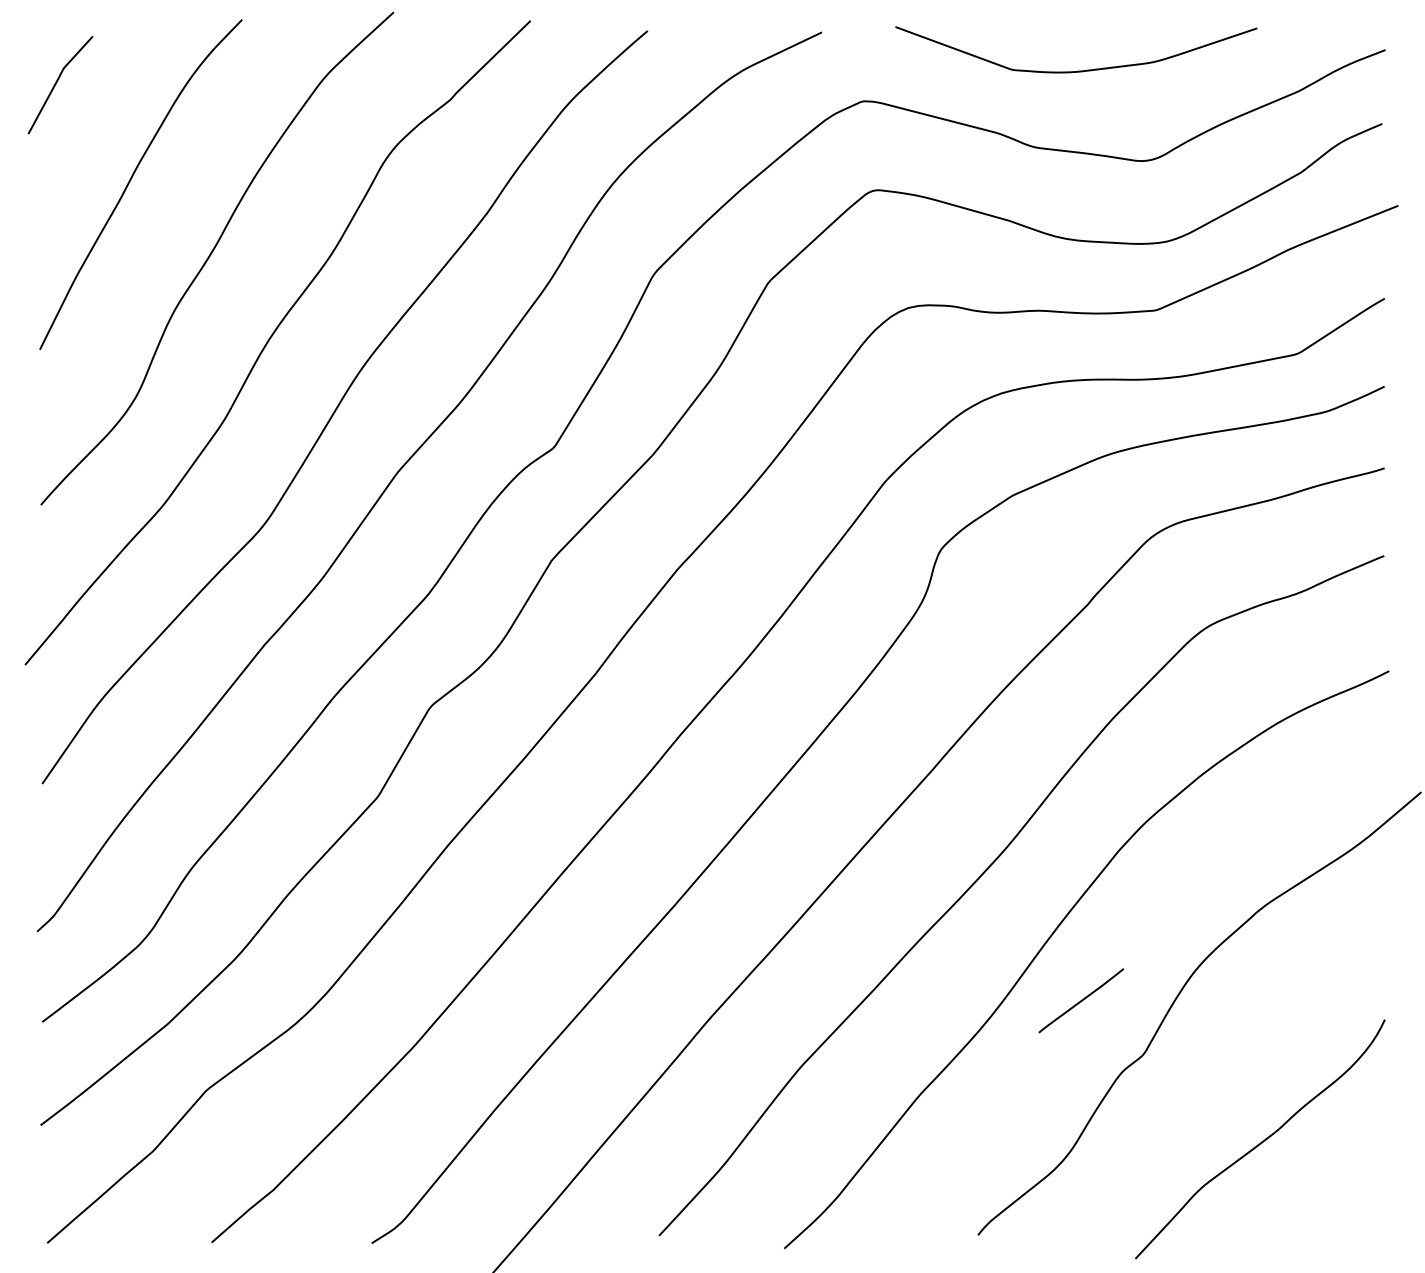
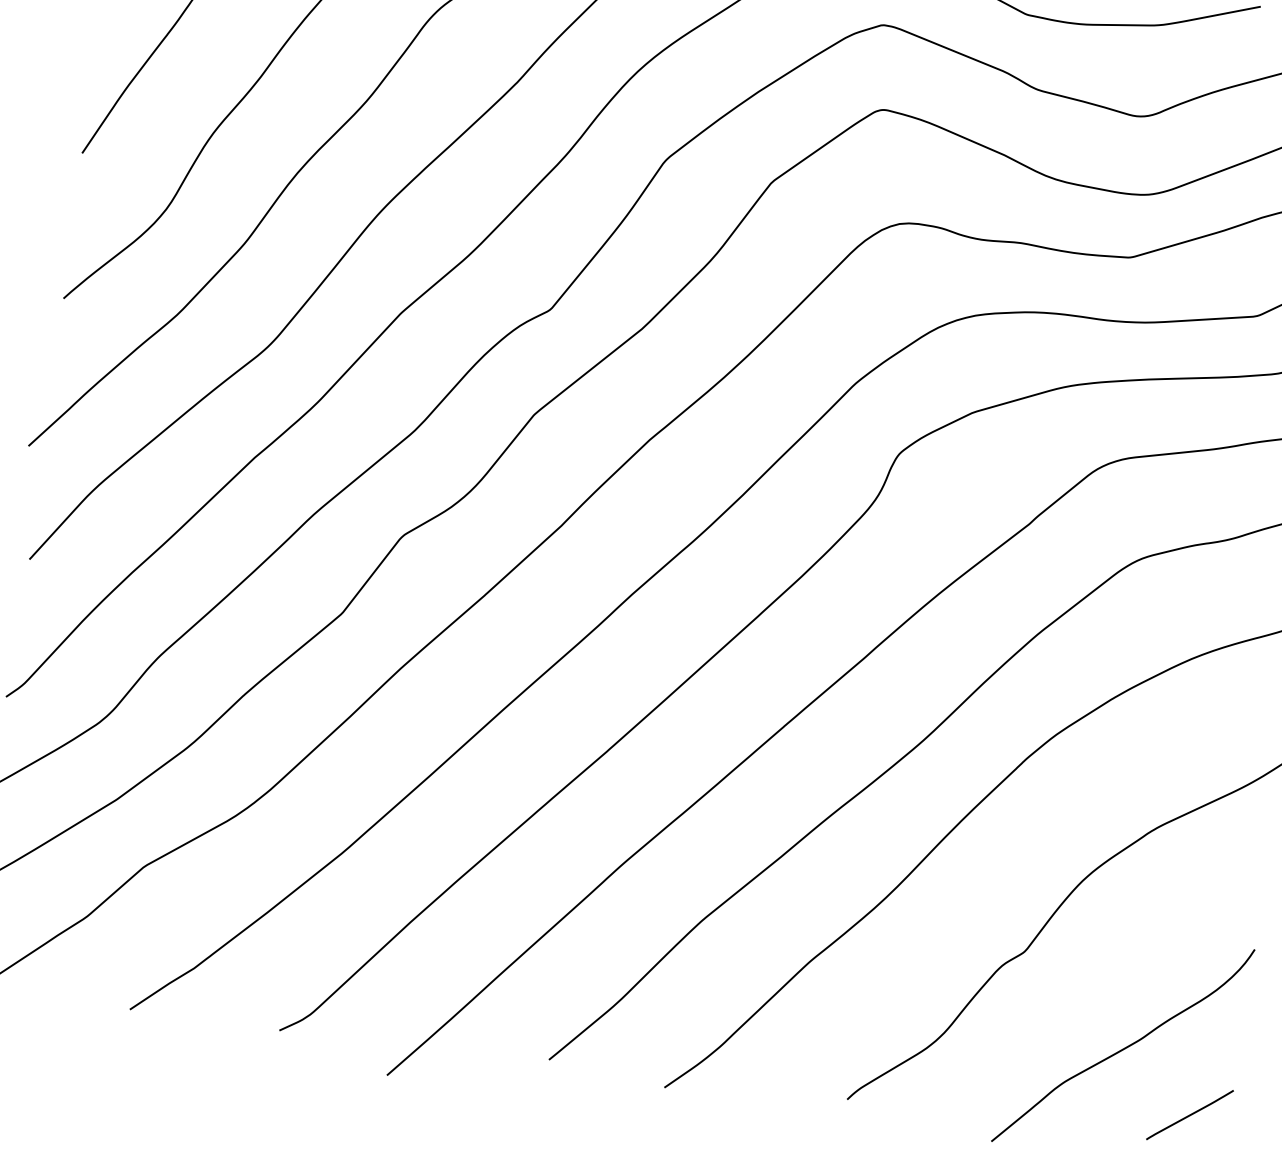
line: (1081, 1000) -> (1190, 1114), moved

